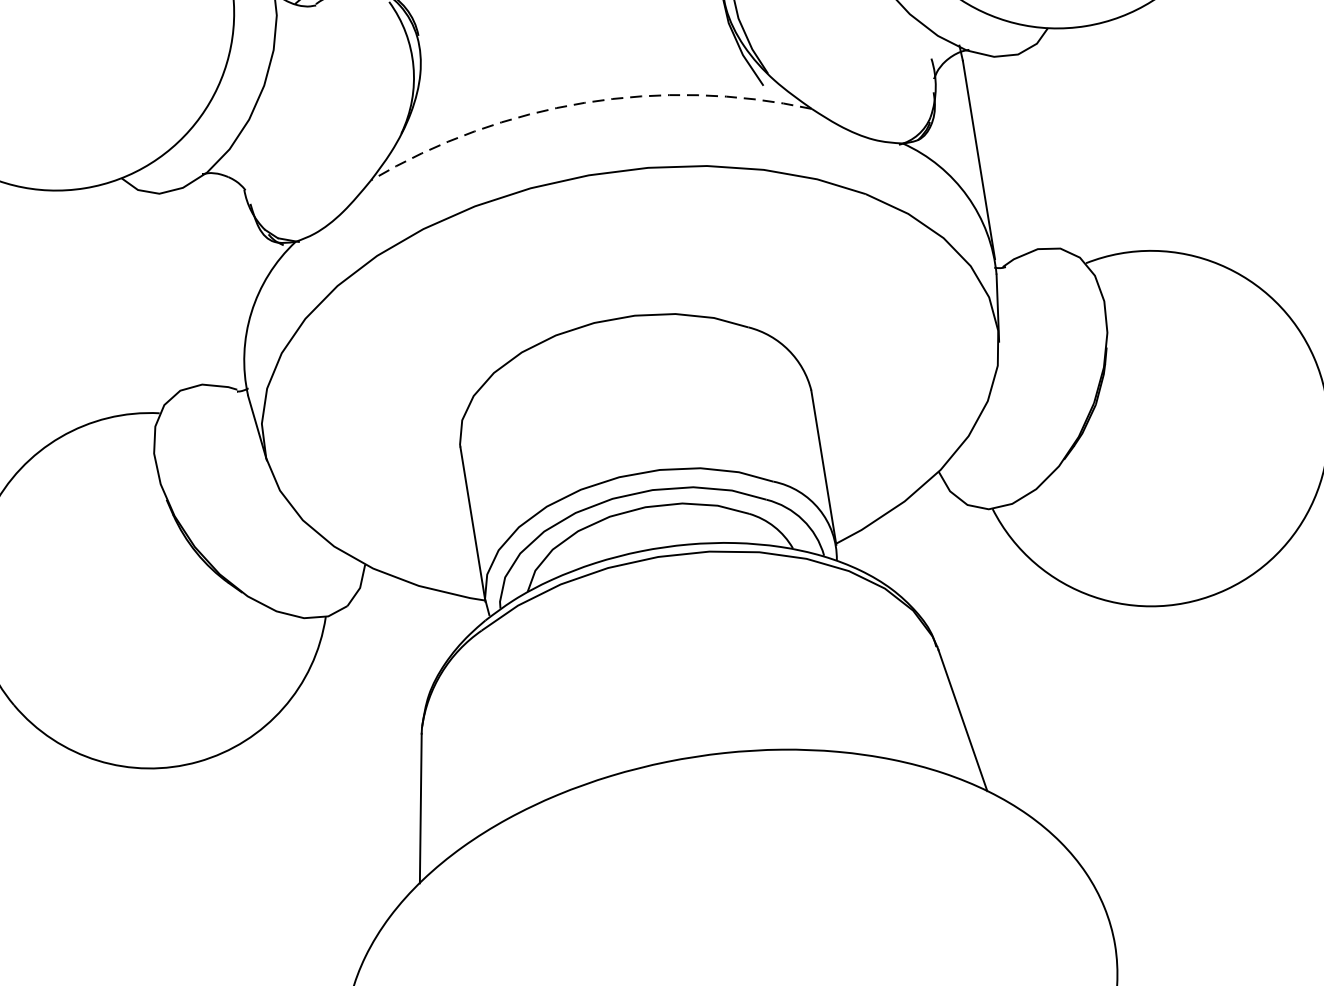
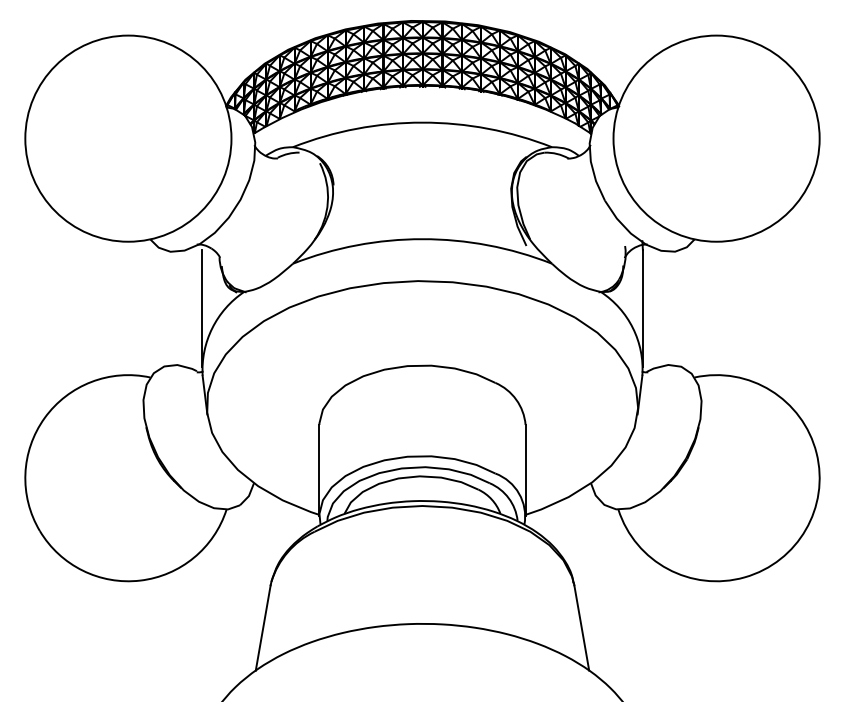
arc: (584, 103) -> (422, 239), dashed -> solid
line: (229, 281) -> (202, 308), added

